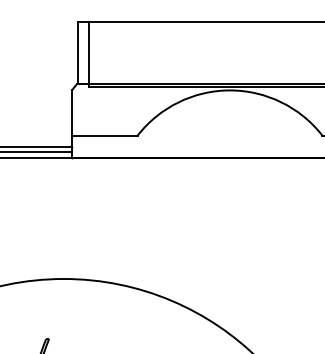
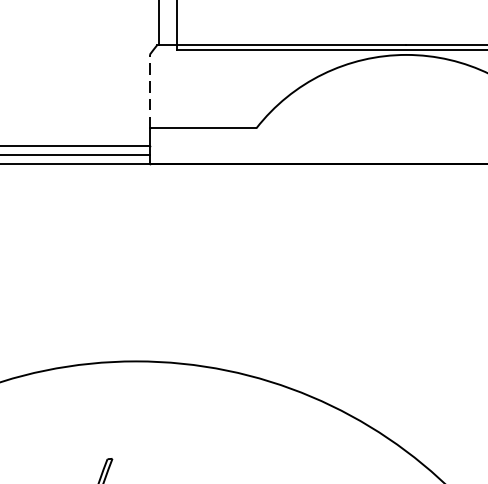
line: (72, 113) -> (150, 92), solid -> dashed

